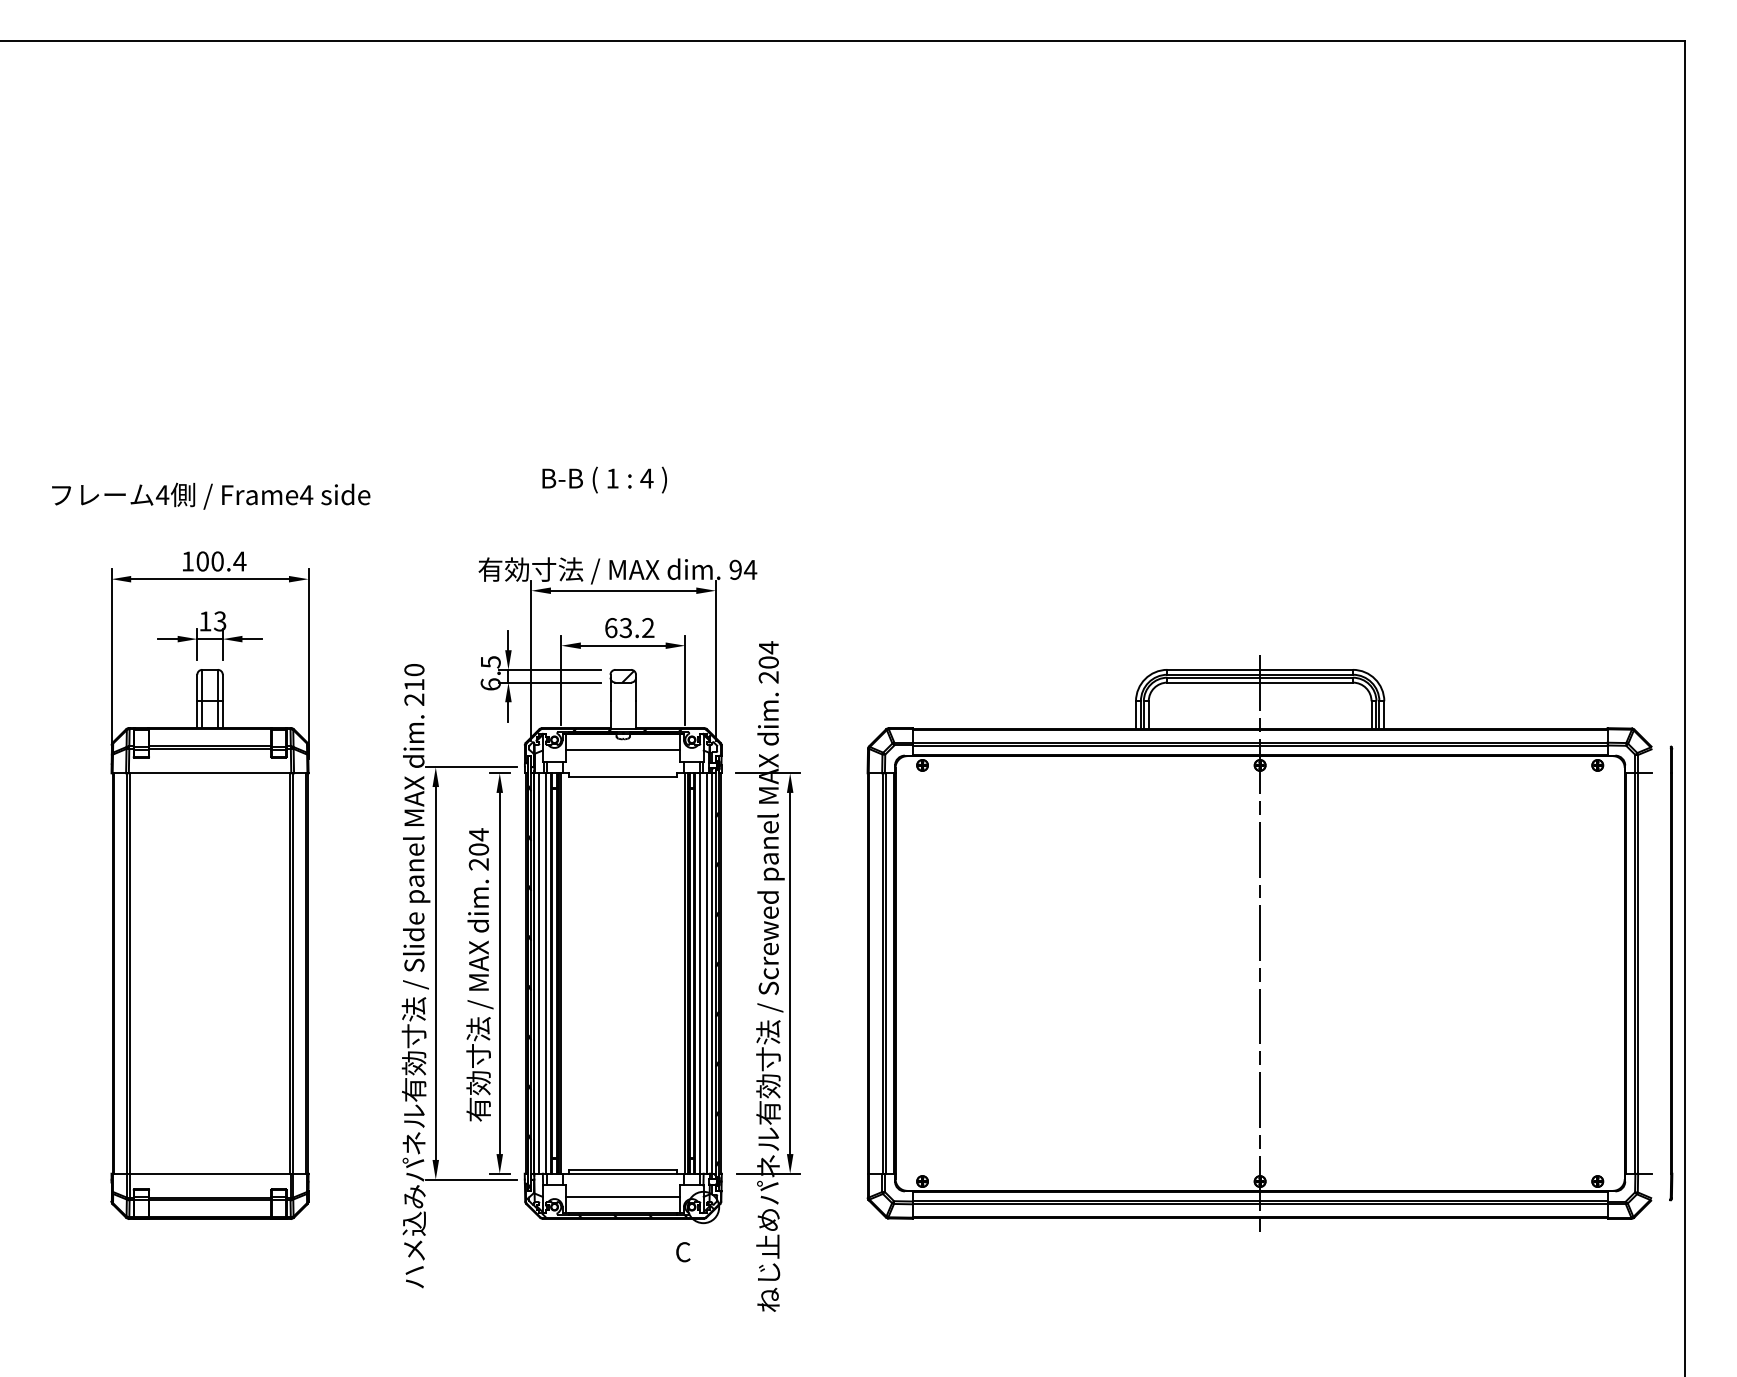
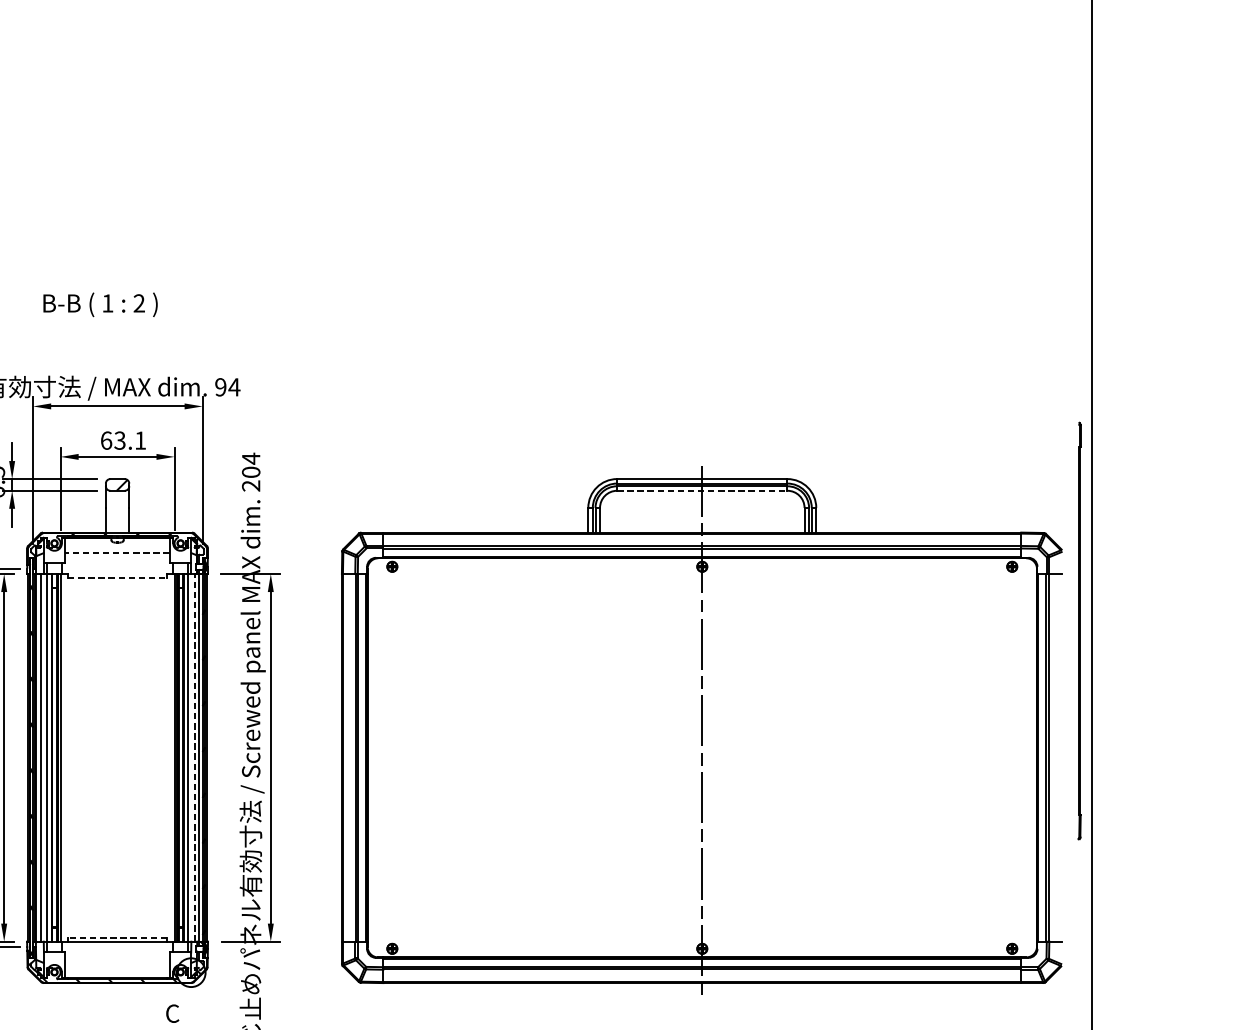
text: (646, 478) -> (138, 303), 4 -> 2
text: (648, 627) -> (140, 440), 63.2 -> 63.1
line: (1260, 682) -> (702, 490), solid -> dashed
line: (623, 750) -> (117, 553), solid -> dashed
line: (623, 777) -> (117, 577), solid -> dashed
line: (707, 973) -> (194, 757), solid -> dashed
line: (1671, 973) -> (1079, 631), moved
line: (623, 1169) -> (117, 937), solid -> dashed
line: (623, 1197) -> (117, 963), removed

